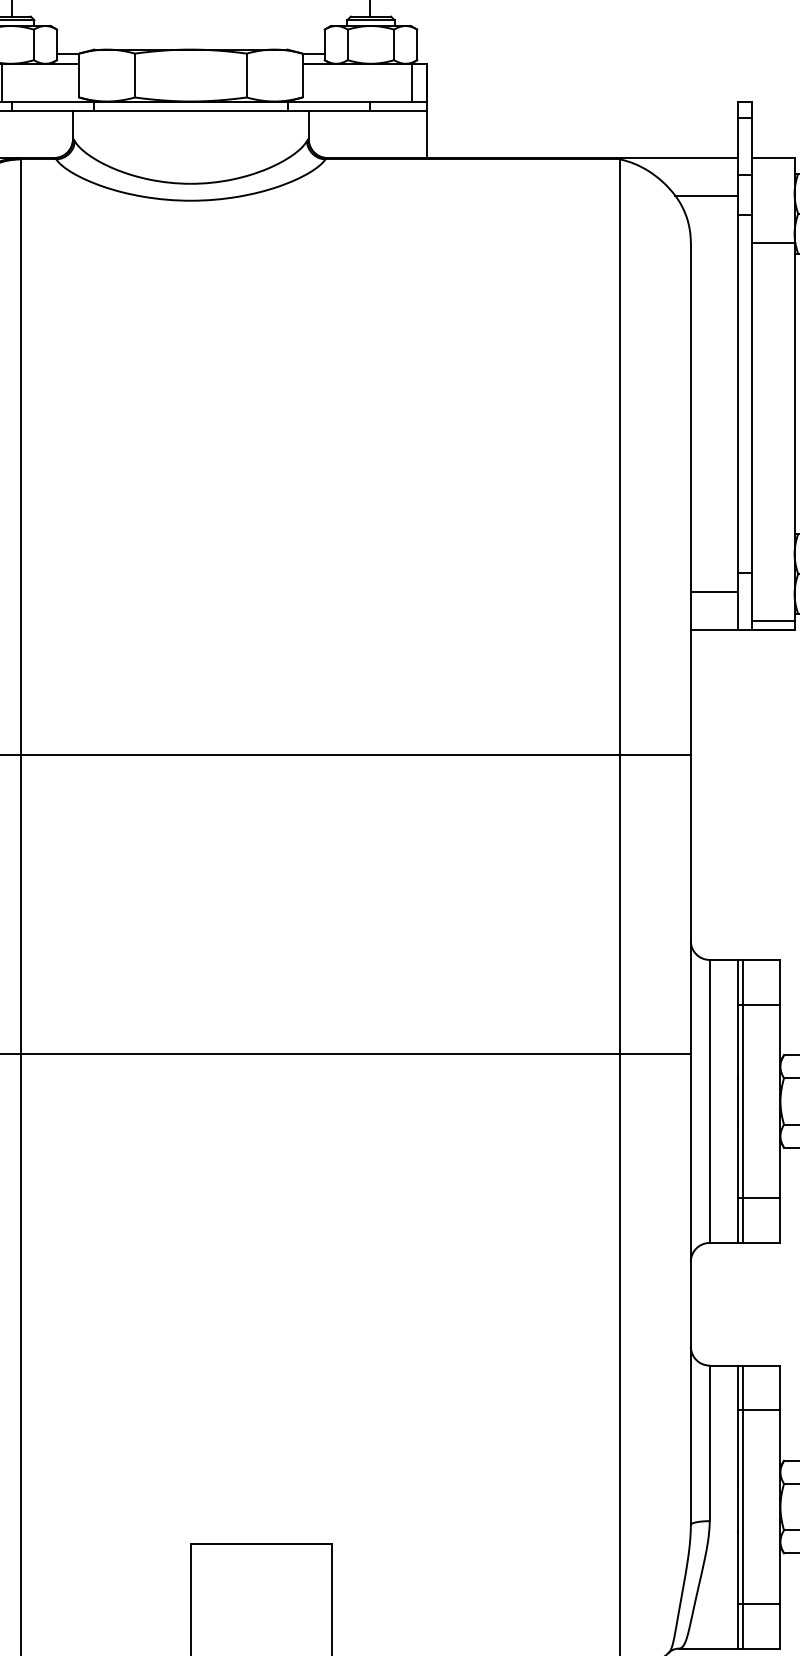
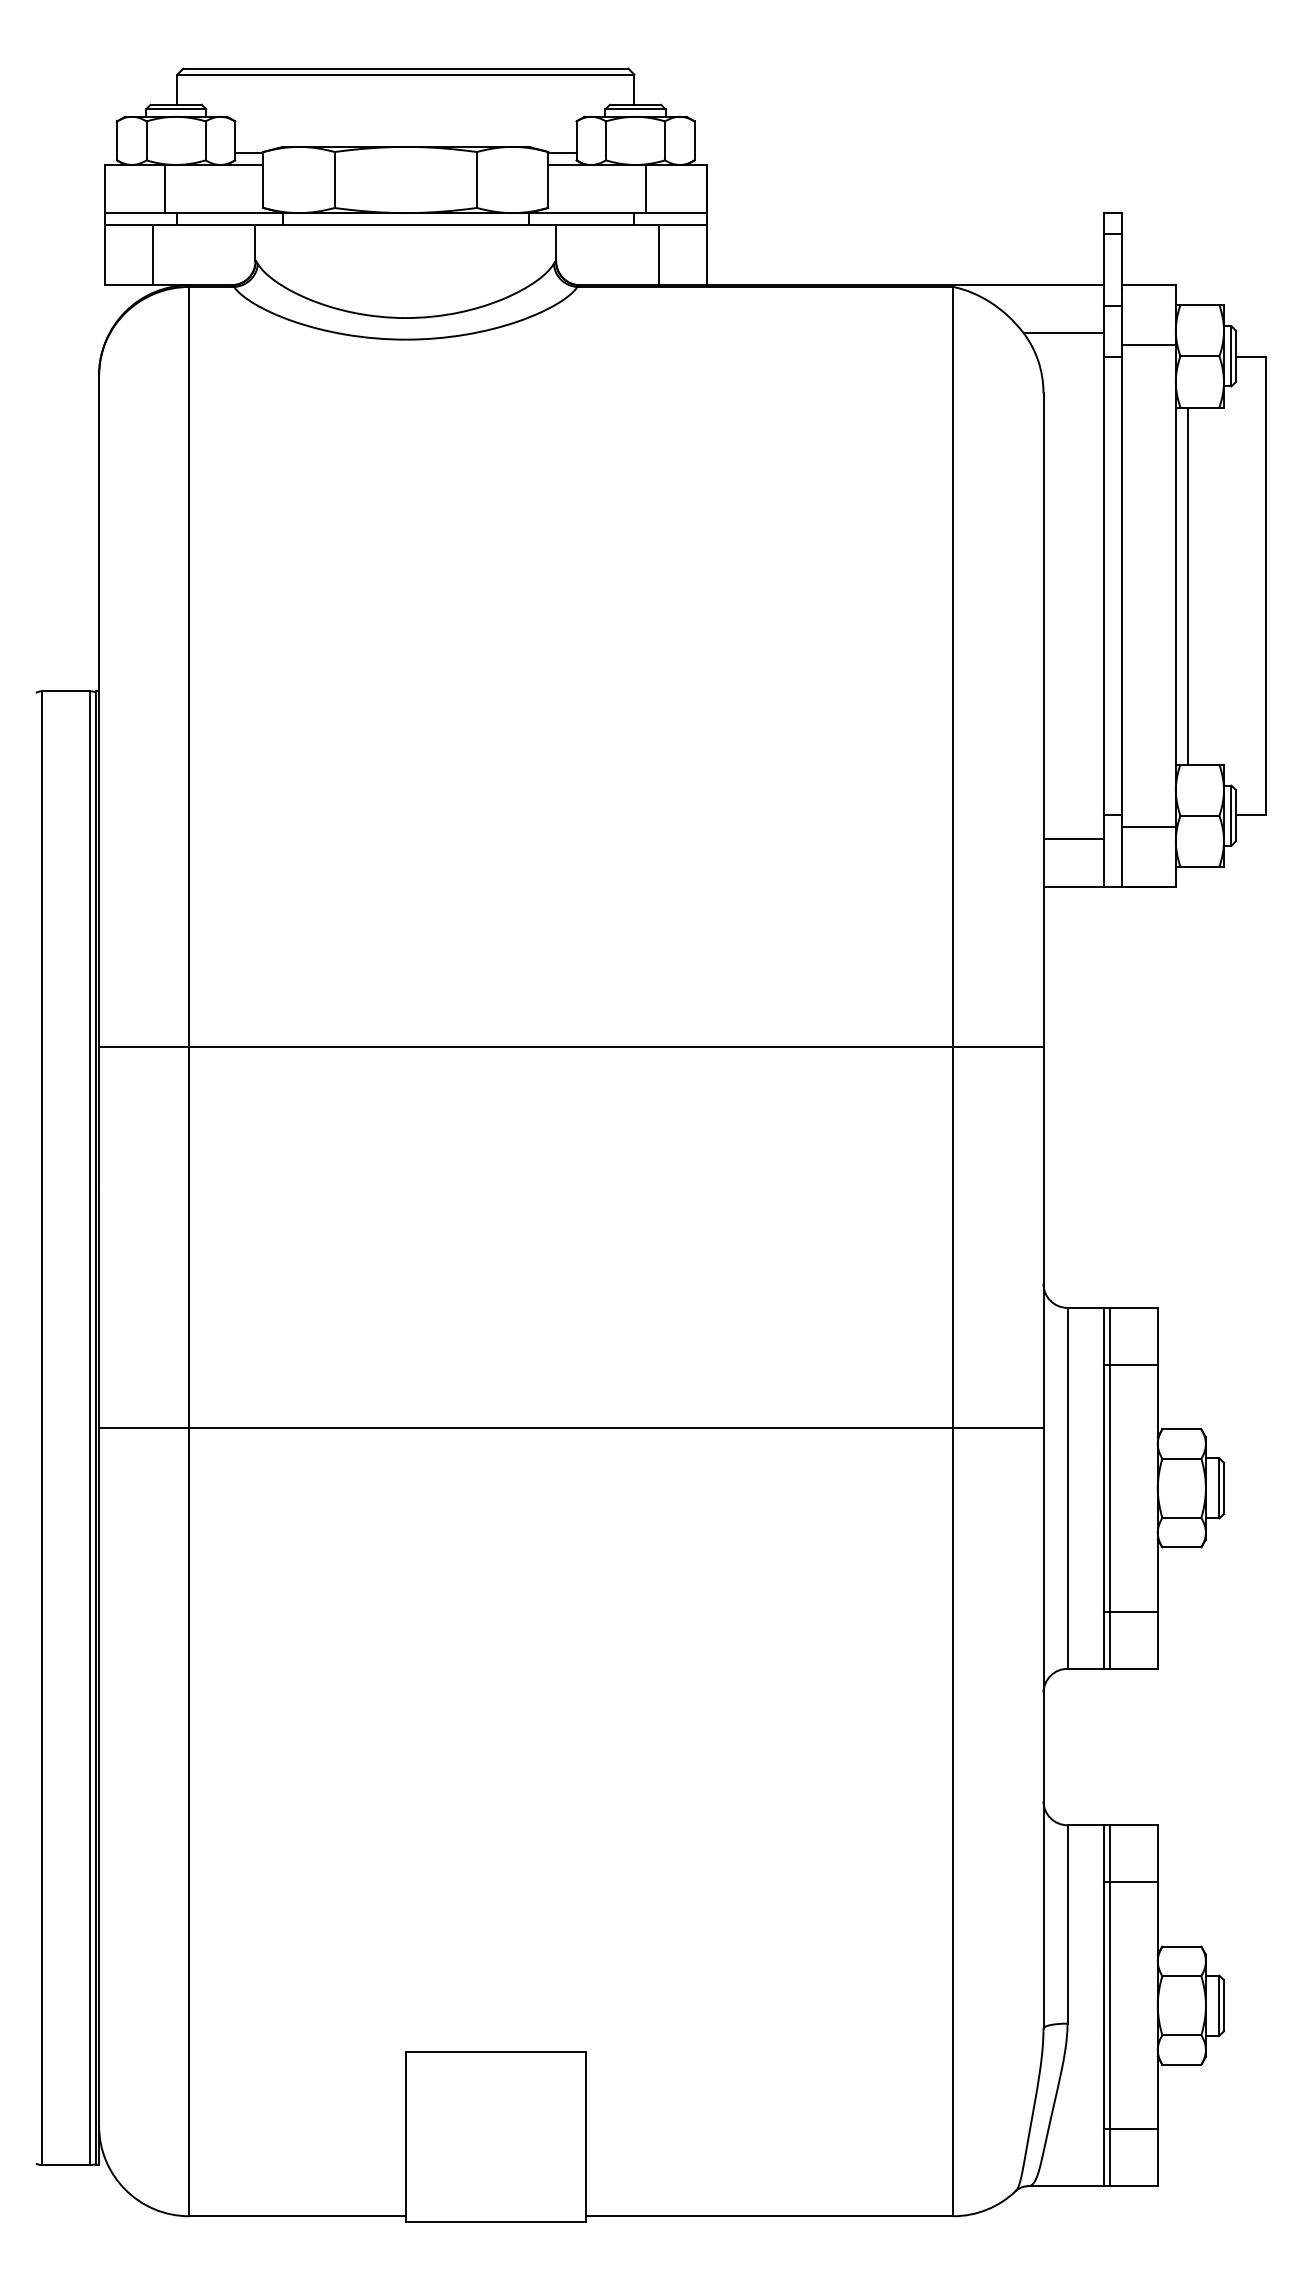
line: (412, 82) -> (646, 188), moved
line: (388, 134) -> (658, 255), added
line: (773, 242) -> (1148, 345), moved
line: (773, 620) -> (1148, 826), moved

